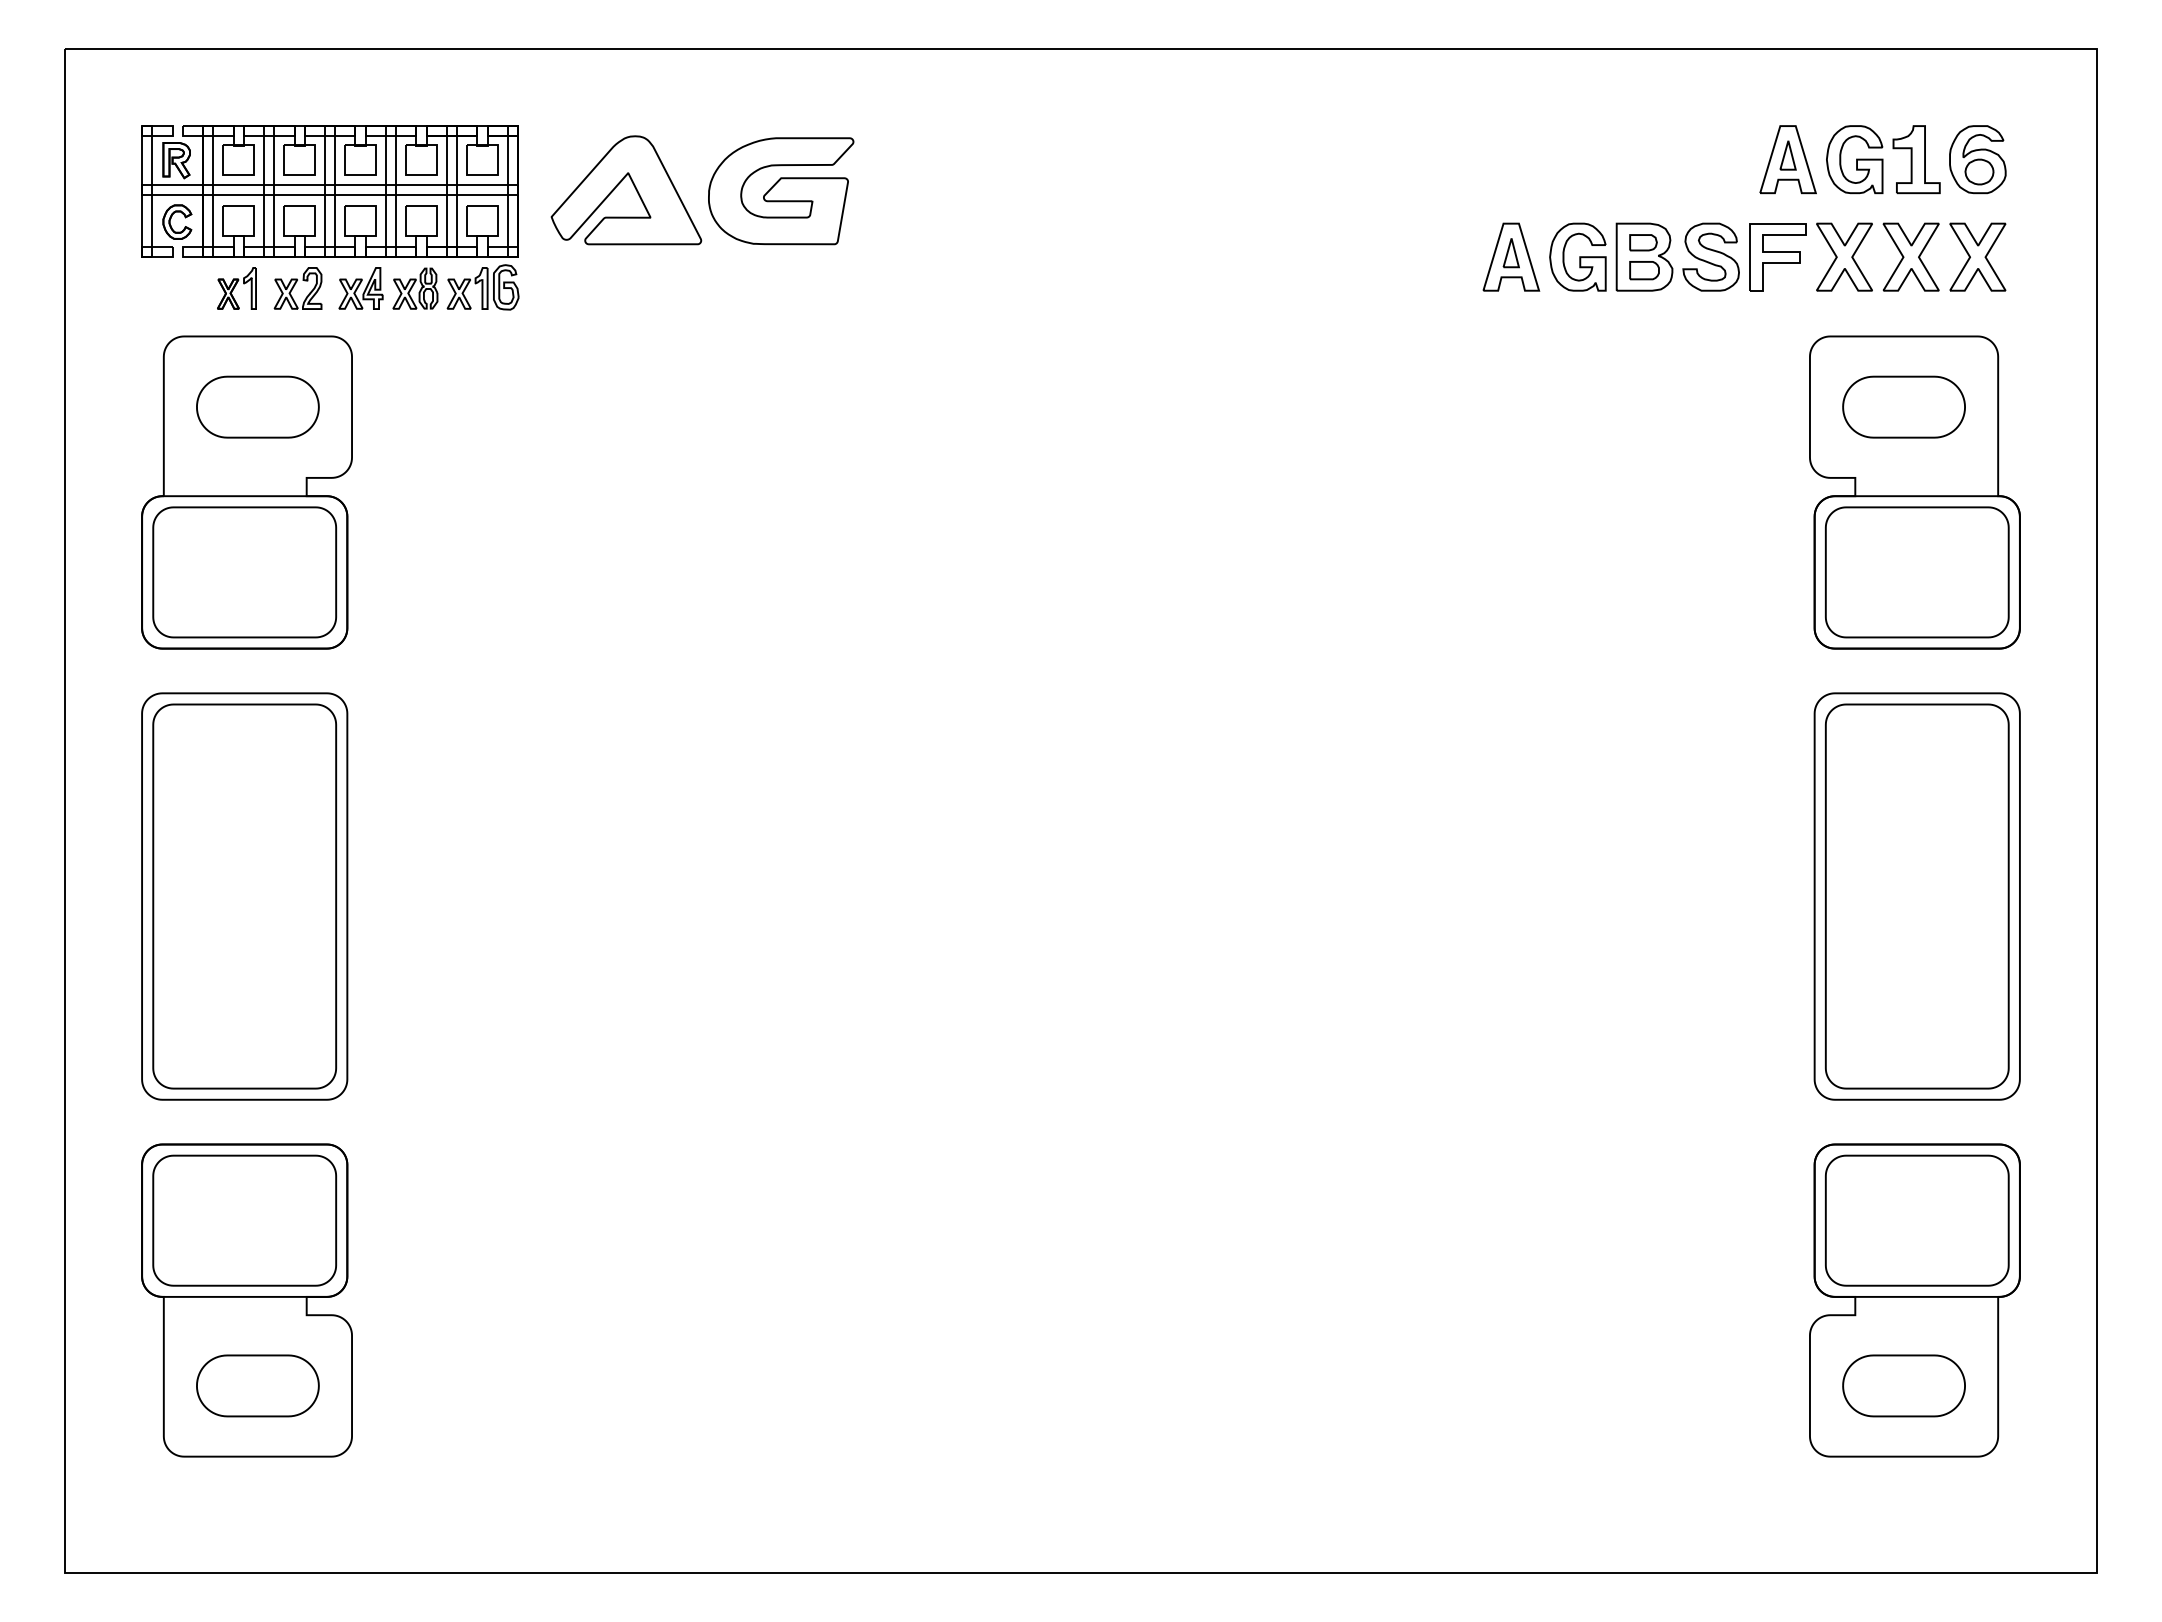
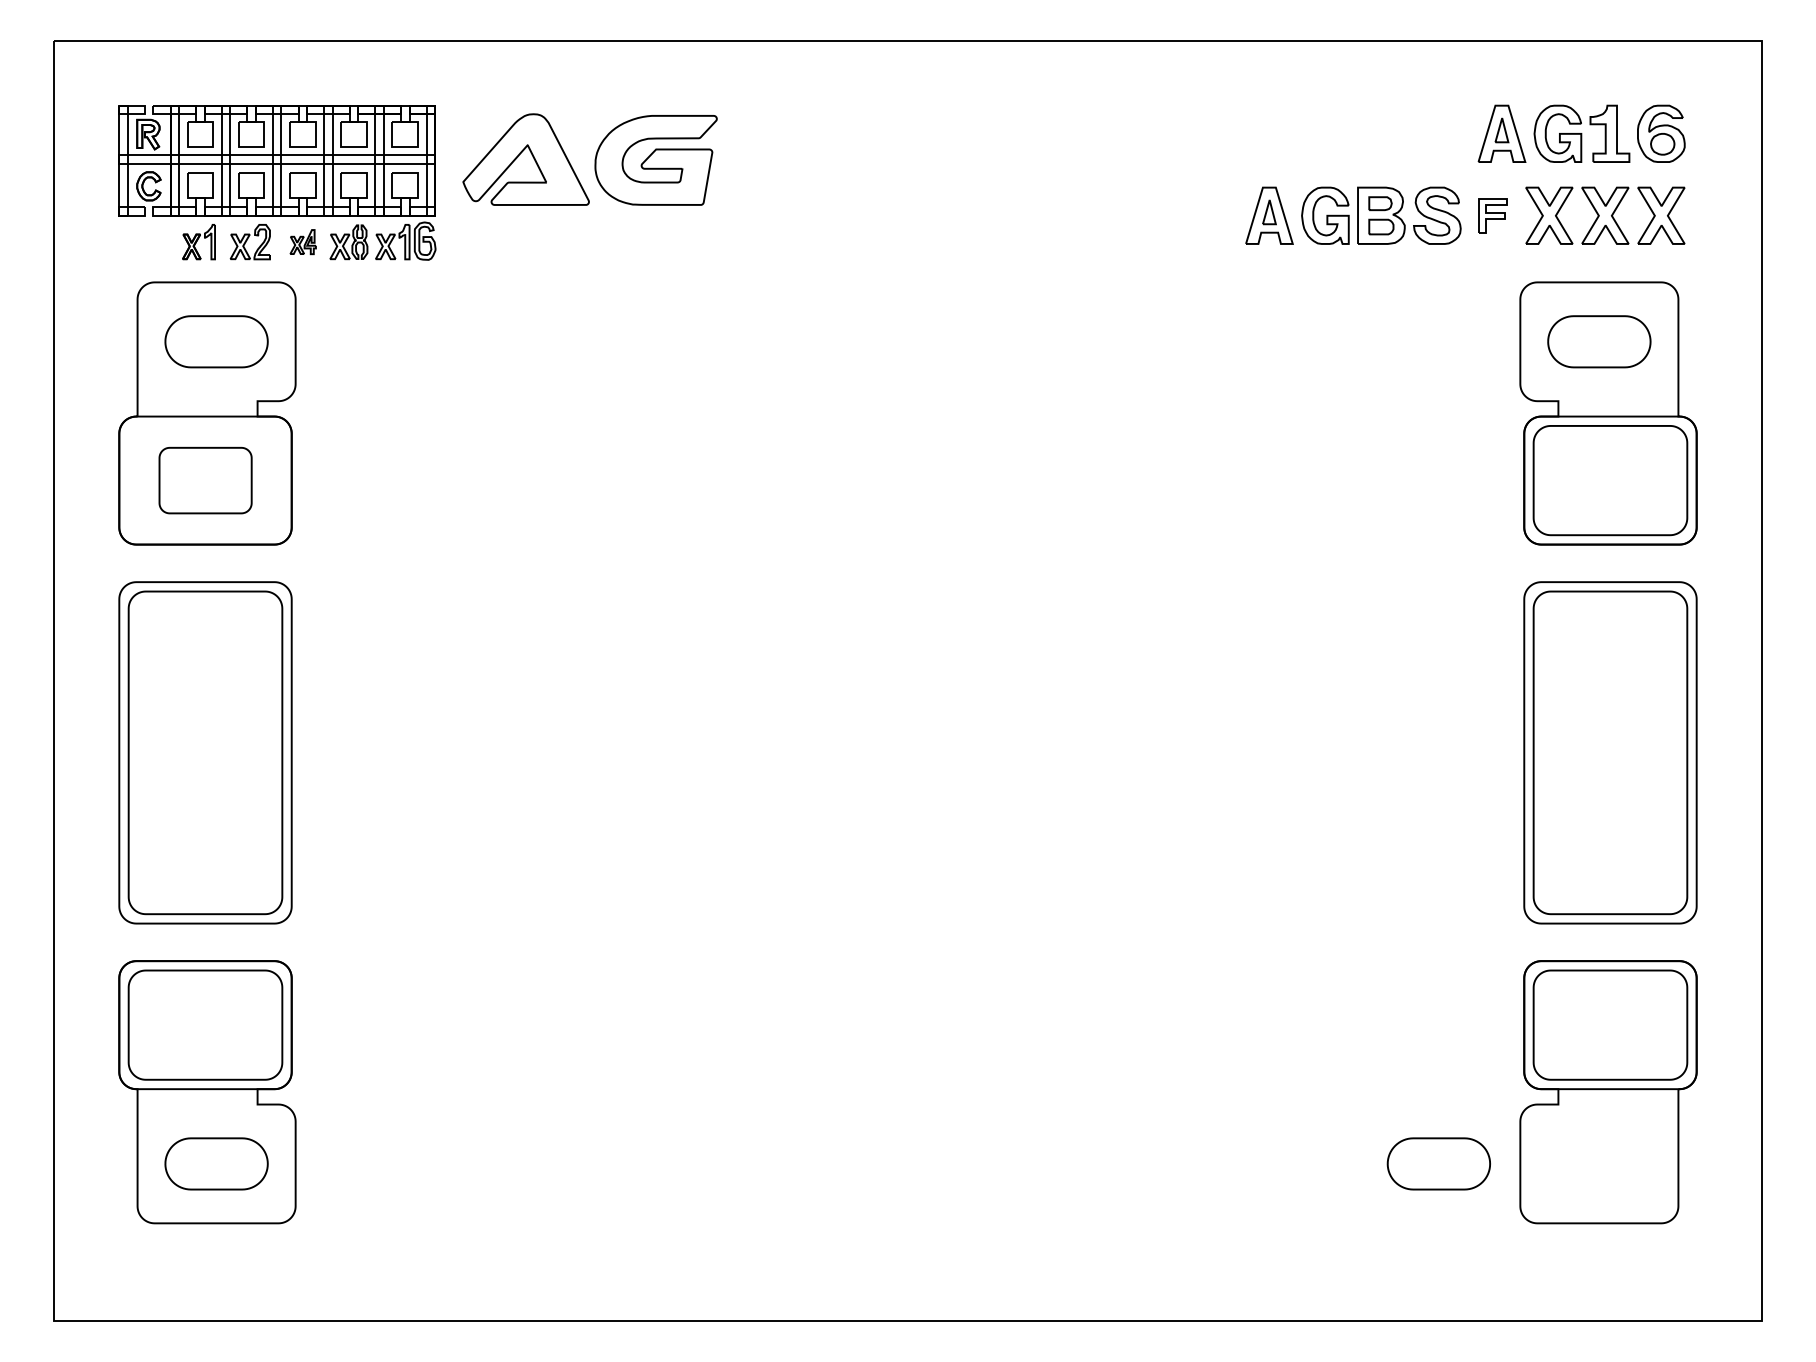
part: (1777, 257) -> (1493, 216), size x0.6
part: (360, 288) -> (302, 242), size x0.7
part: (244, 572) -> (205, 480), size x0.6
part: (1903, 1385) -> (1438, 1163), moved

